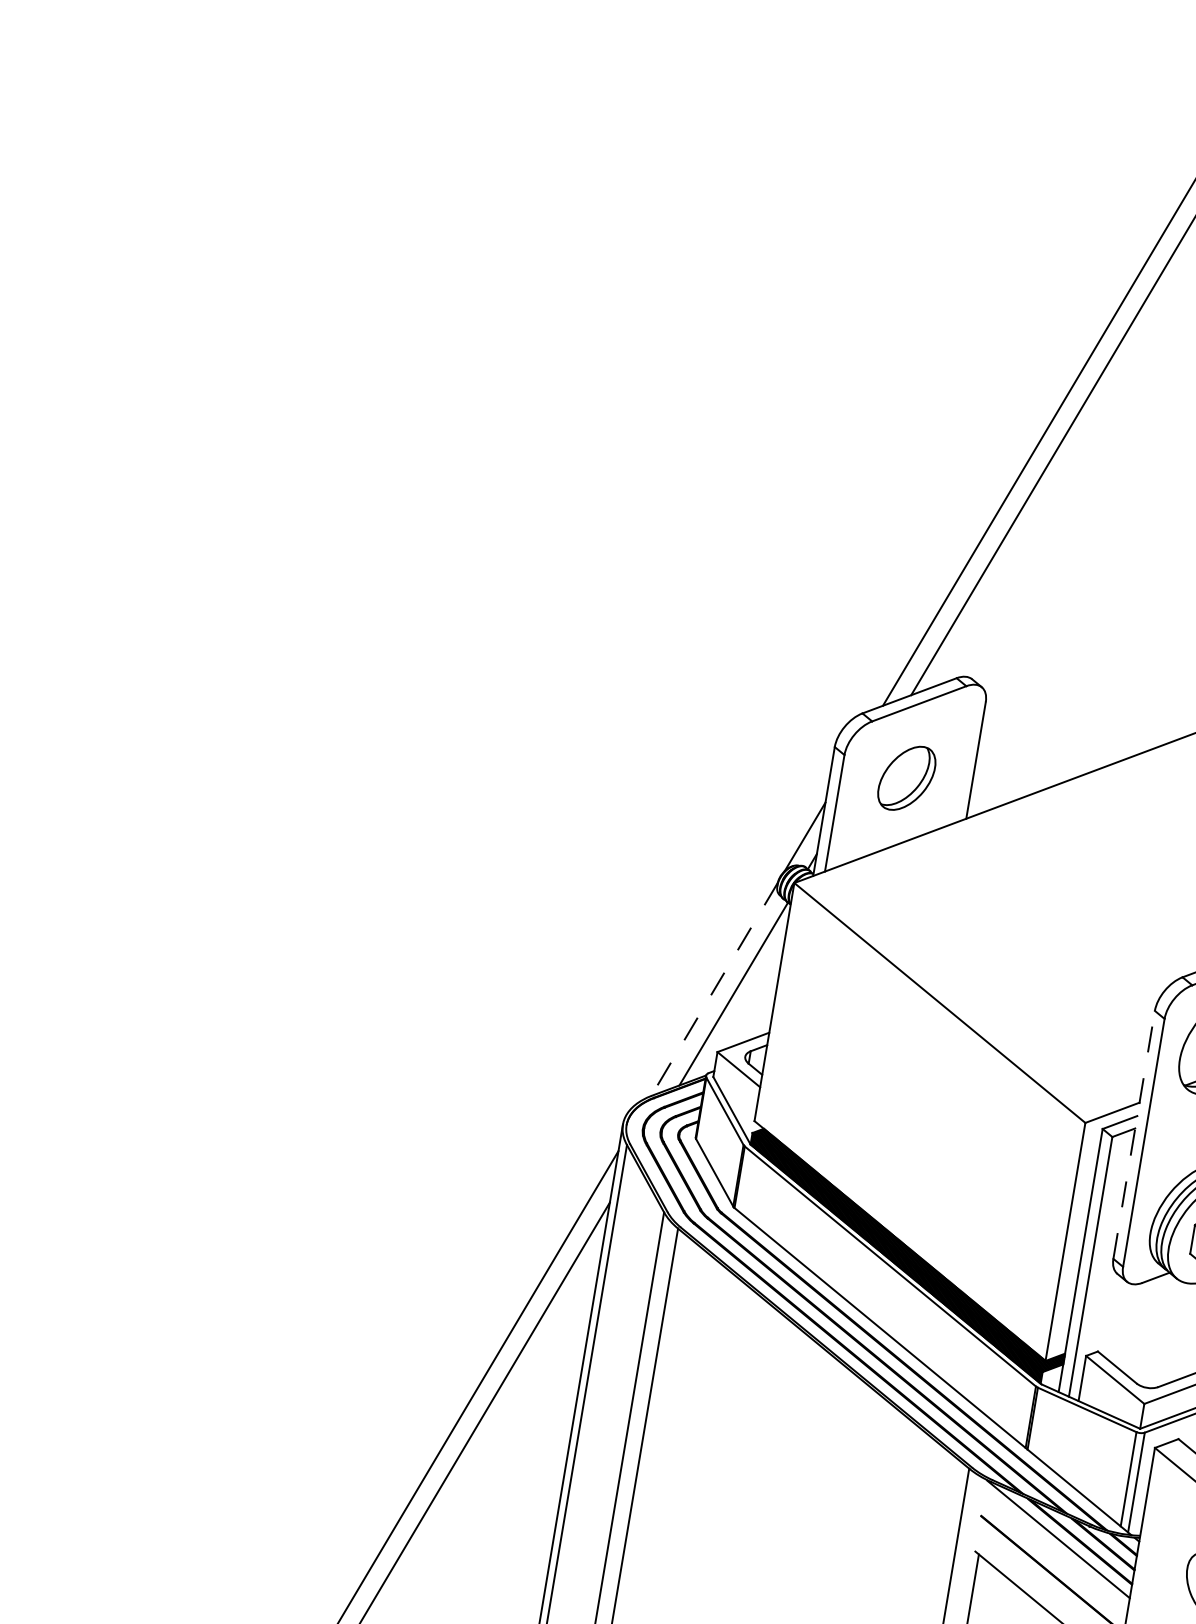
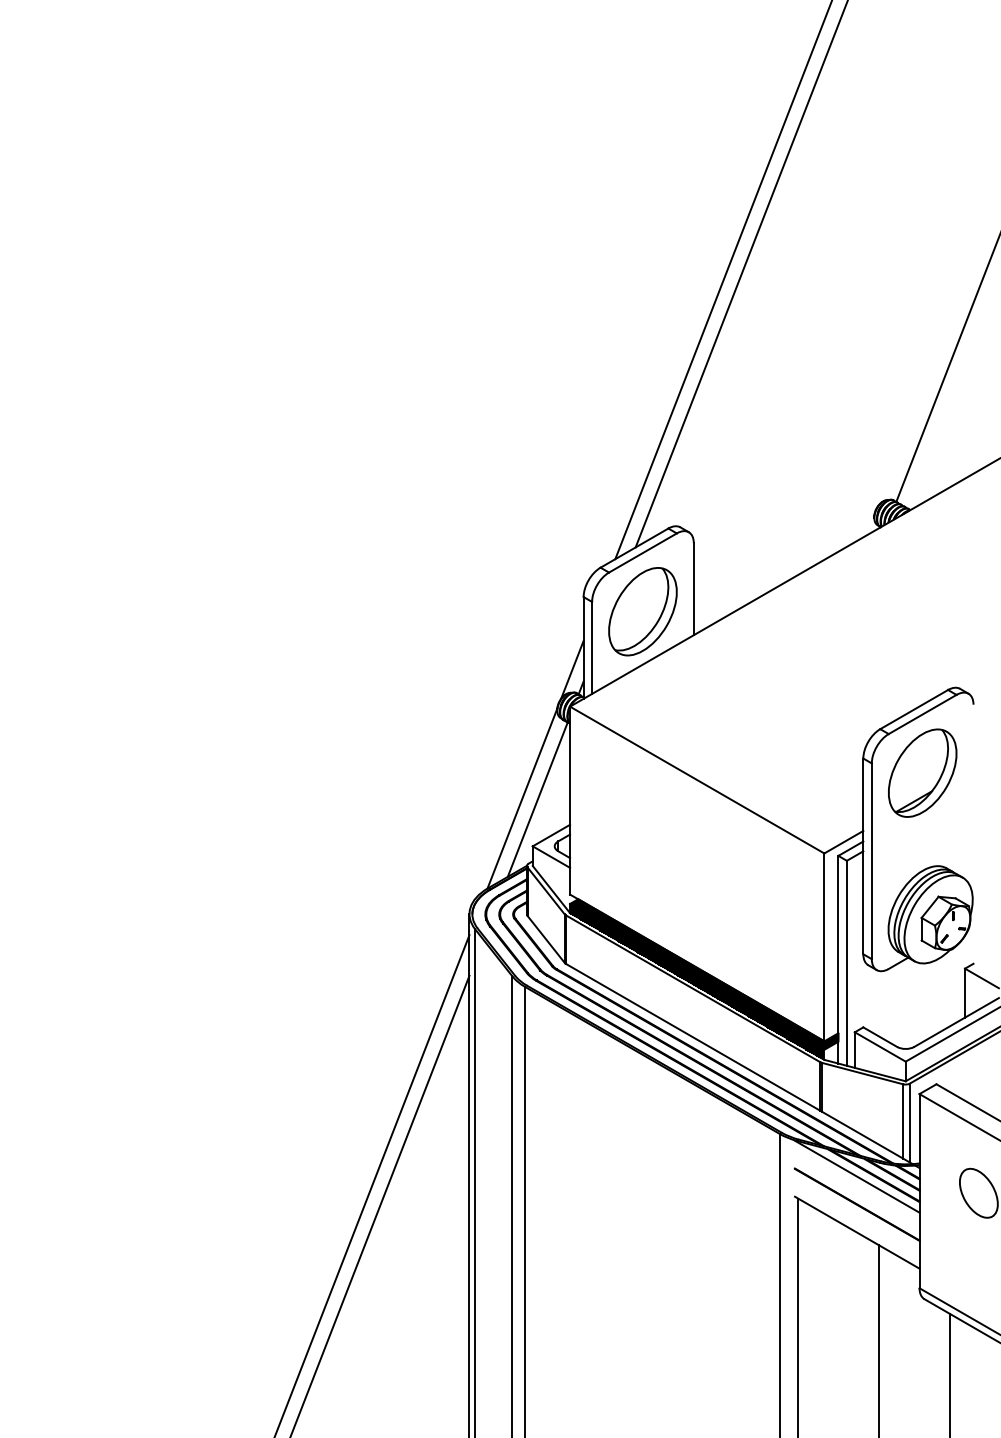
part: (906, 777) -> (642, 611), size x1.67
line: (714, 989) -> (522, 798), dashed -> solid
line: (1134, 1135) -> (863, 856), dashed -> solid

